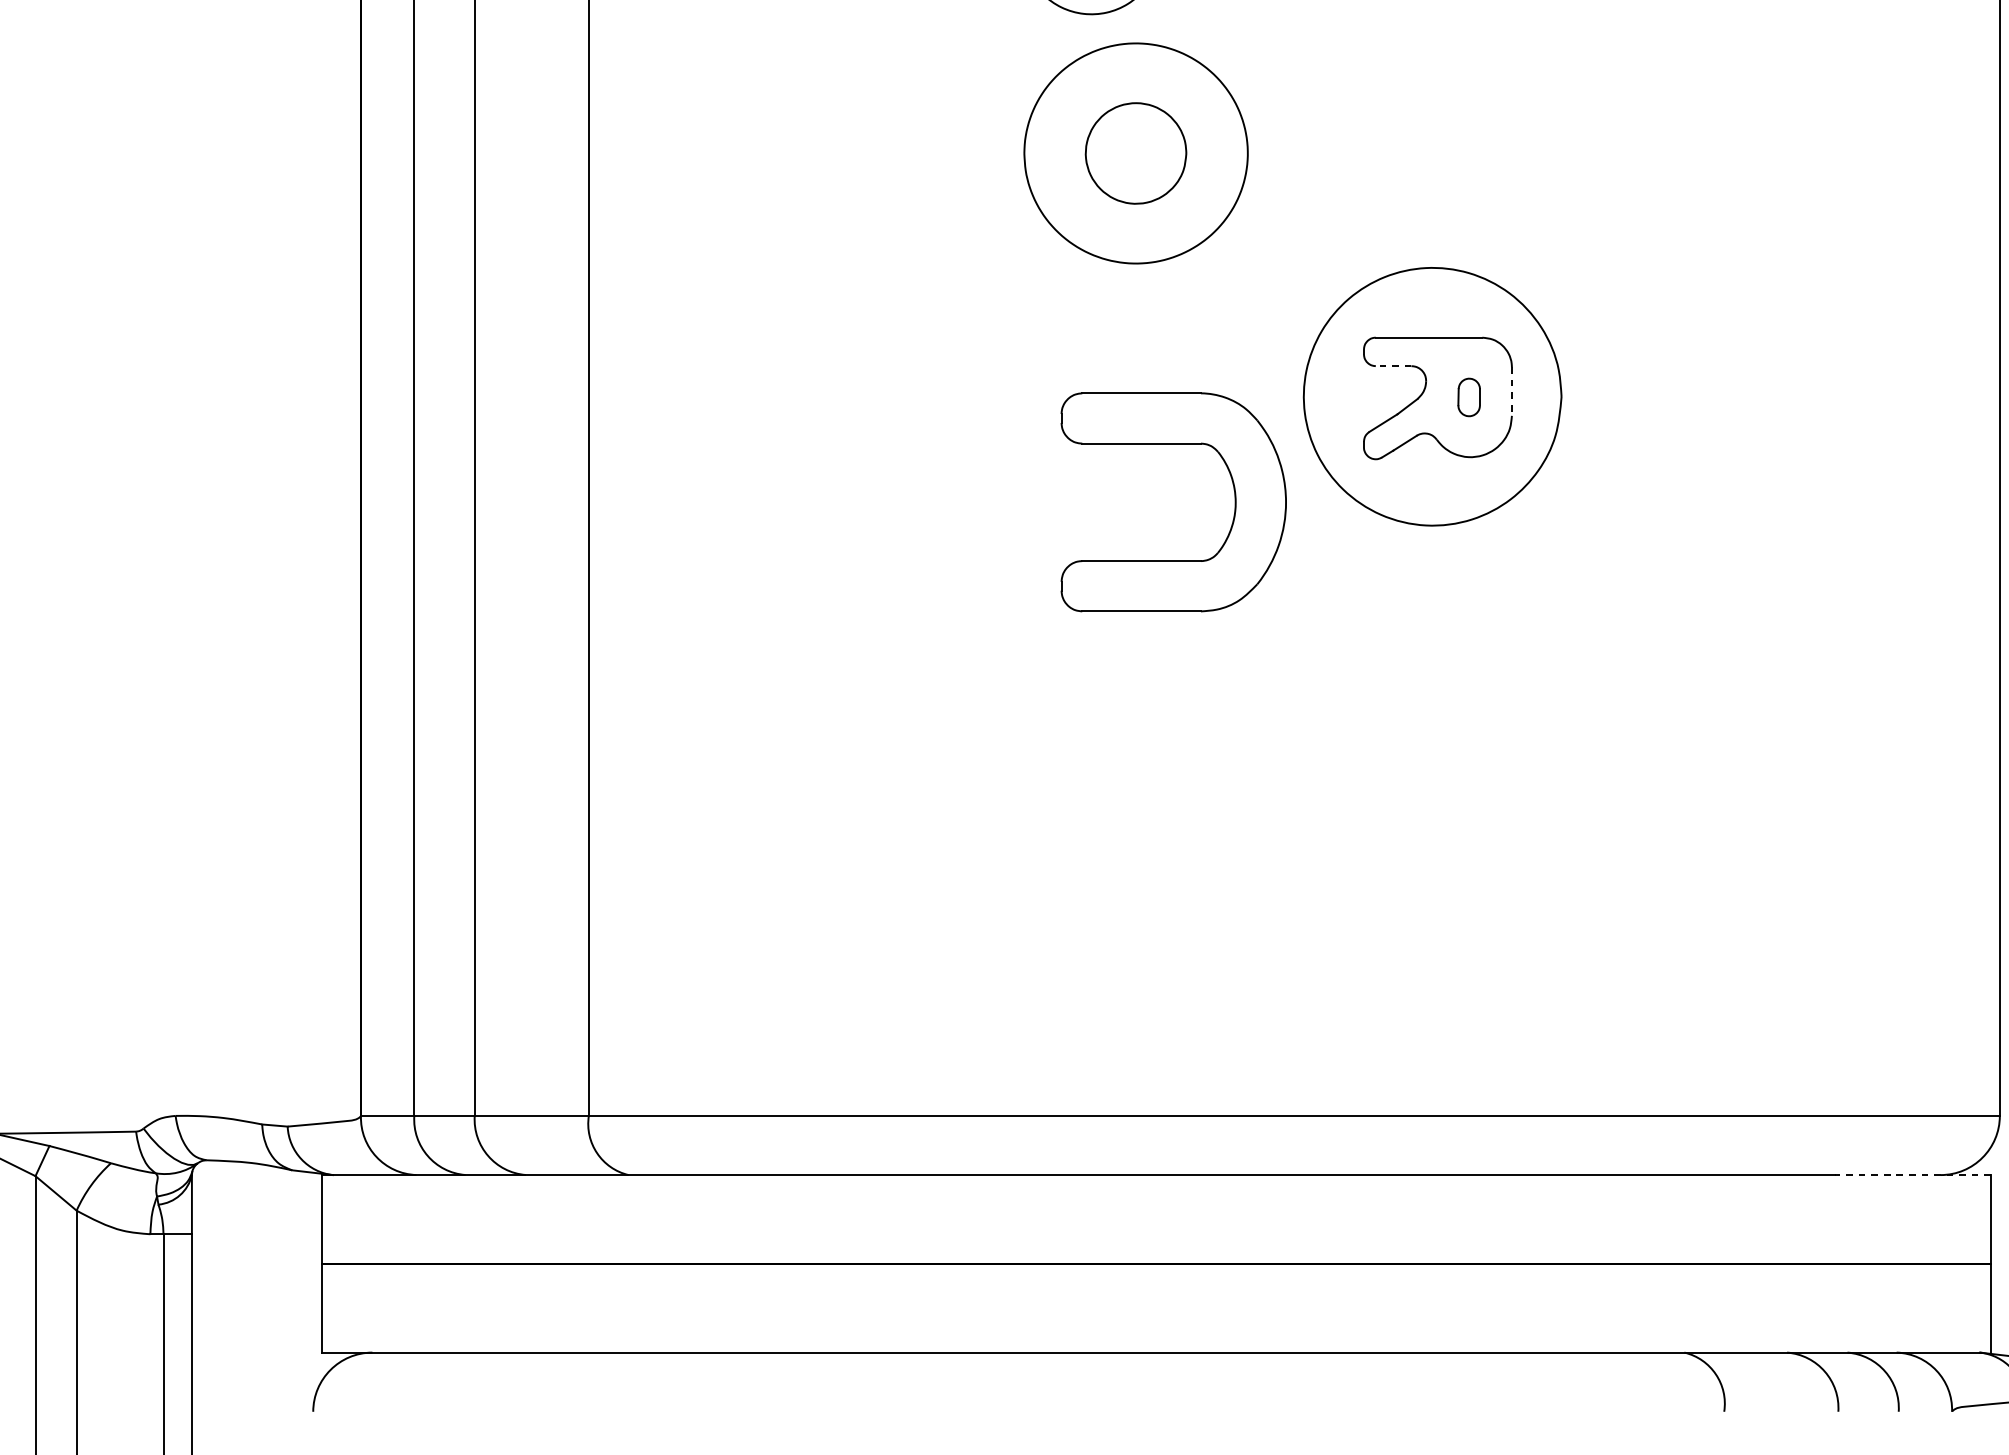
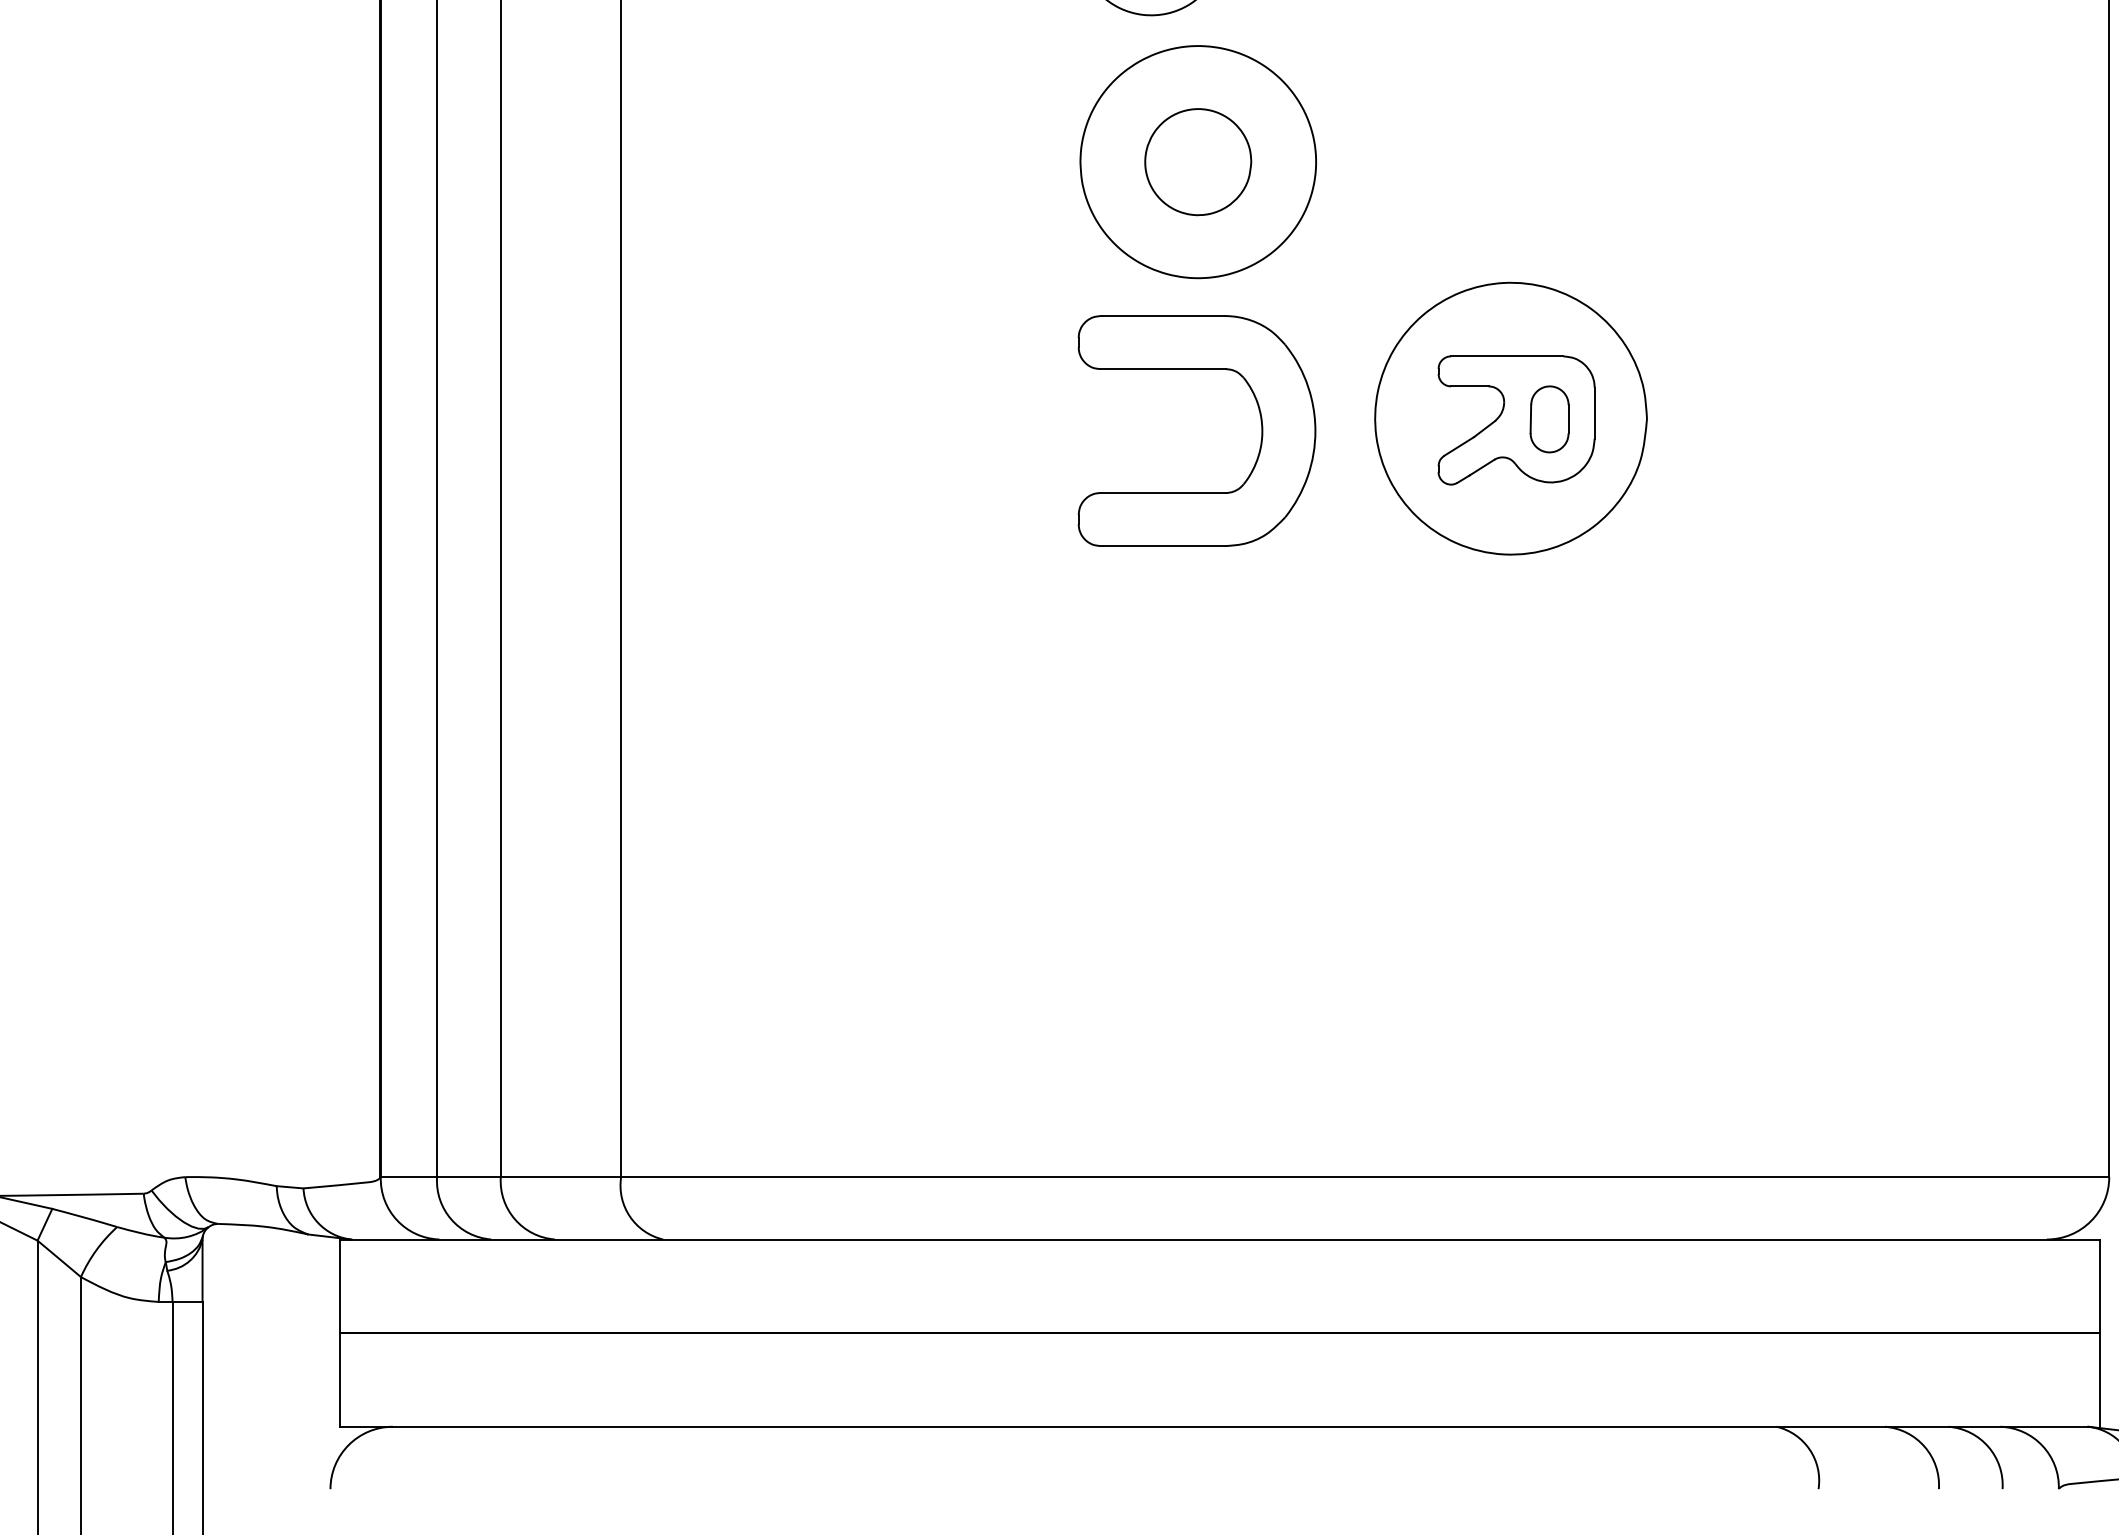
line: (1393, 366) -> (1469, 386), dashed -> solid
line: (1511, 391) -> (1594, 413), dashed -> solid
part: (1469, 397) -> (1549, 419), size x1.67
part: (1173, 443) -> (1196, 369), moved
line: (1912, 1175) -> (2017, 1239), dashed -> solid

